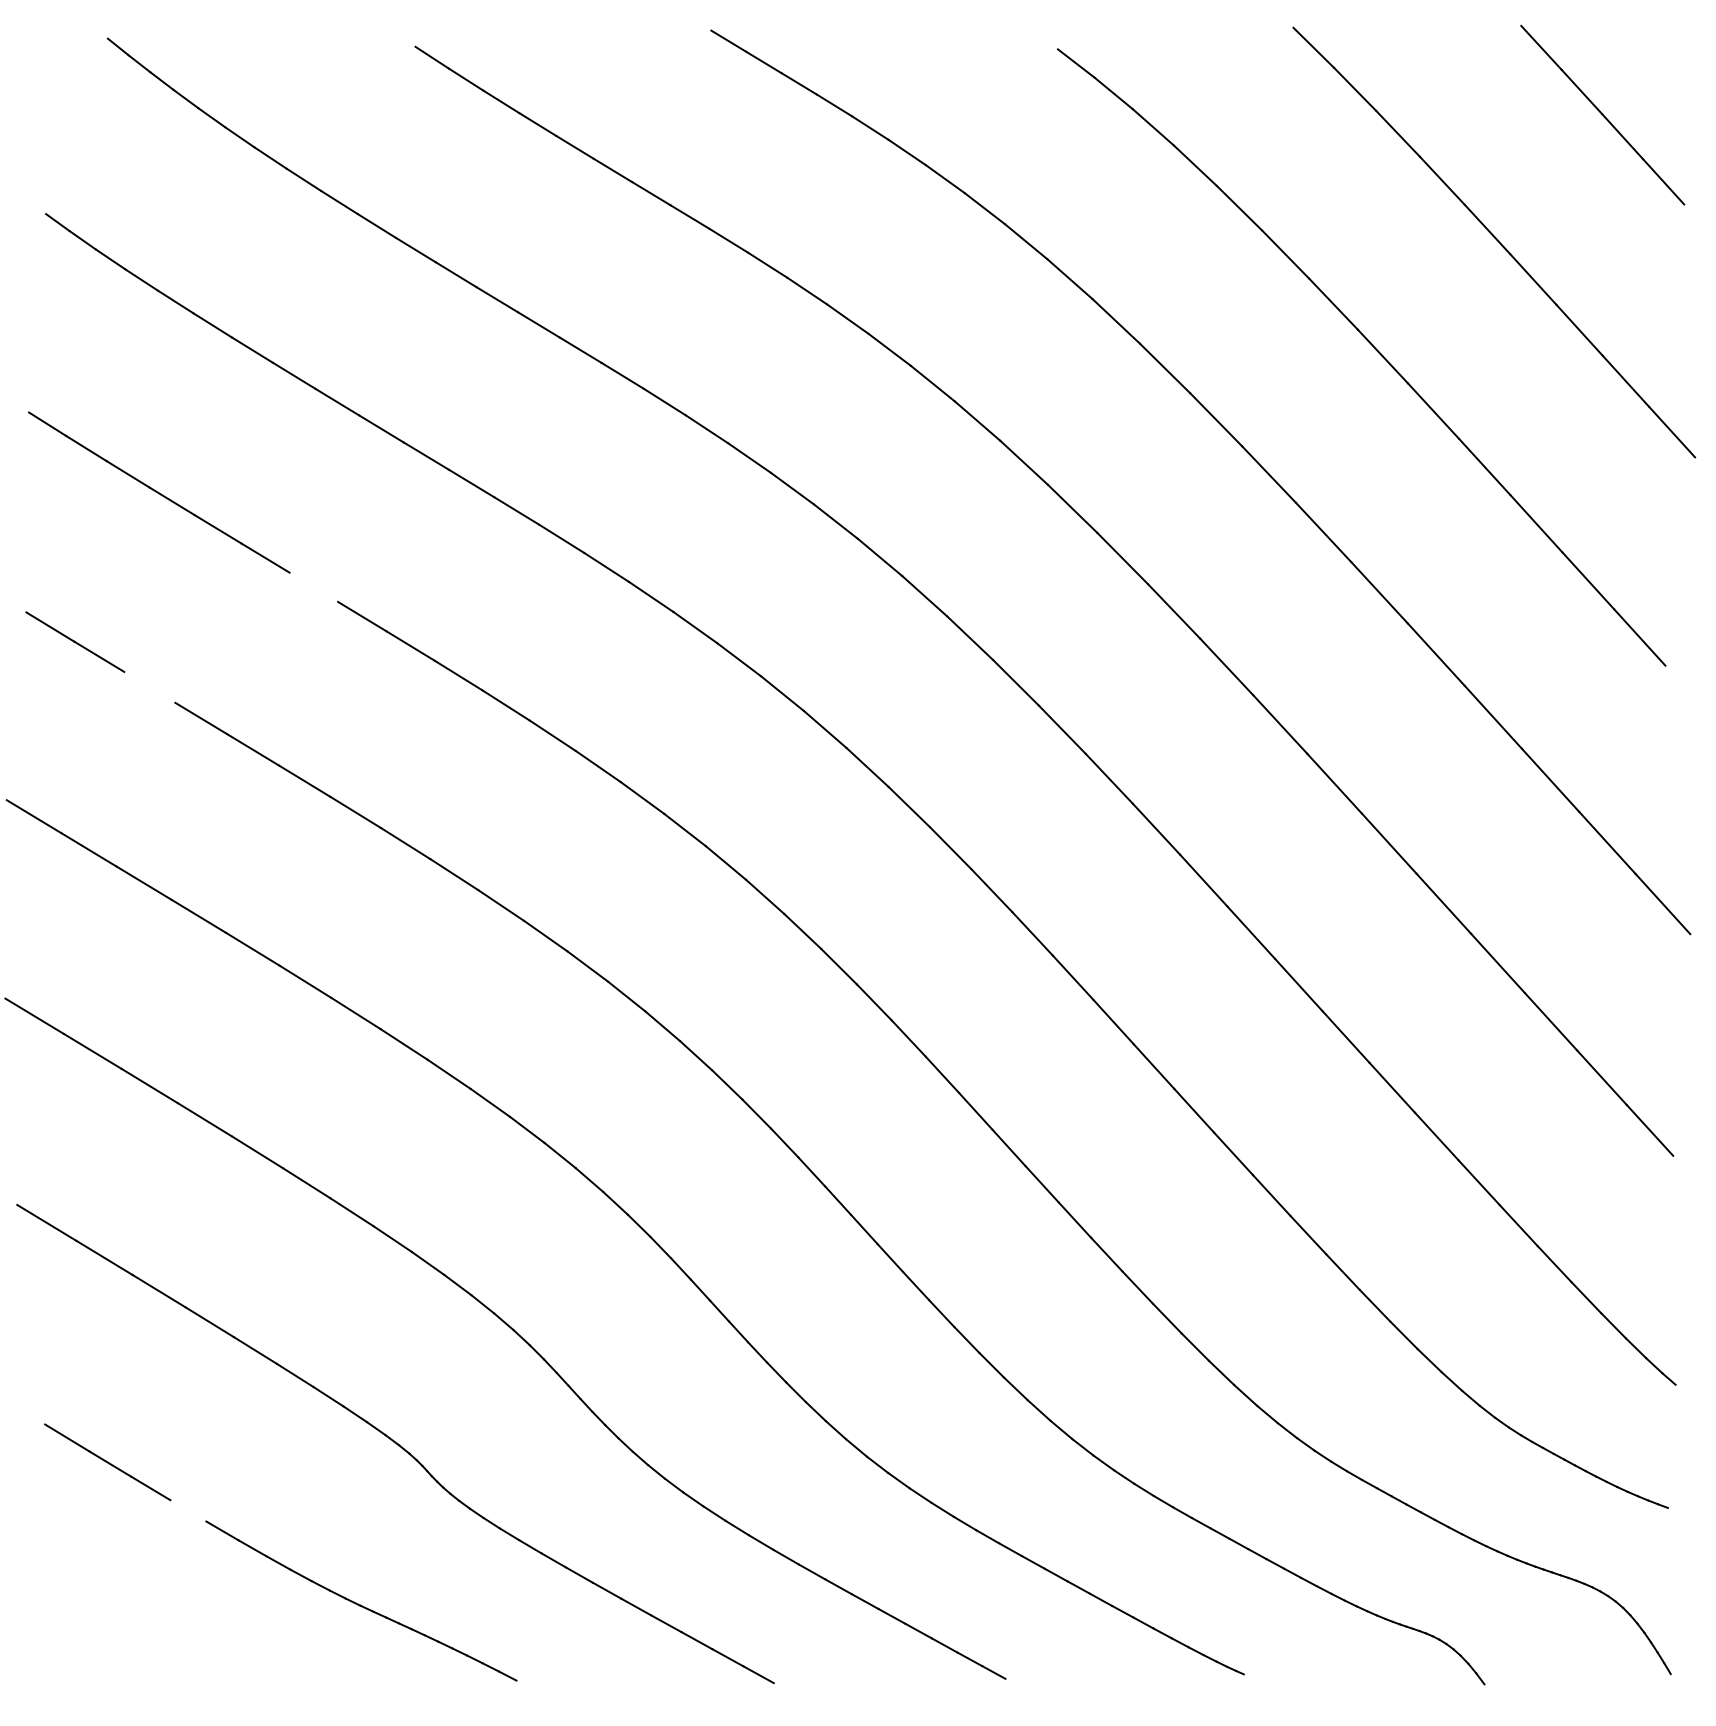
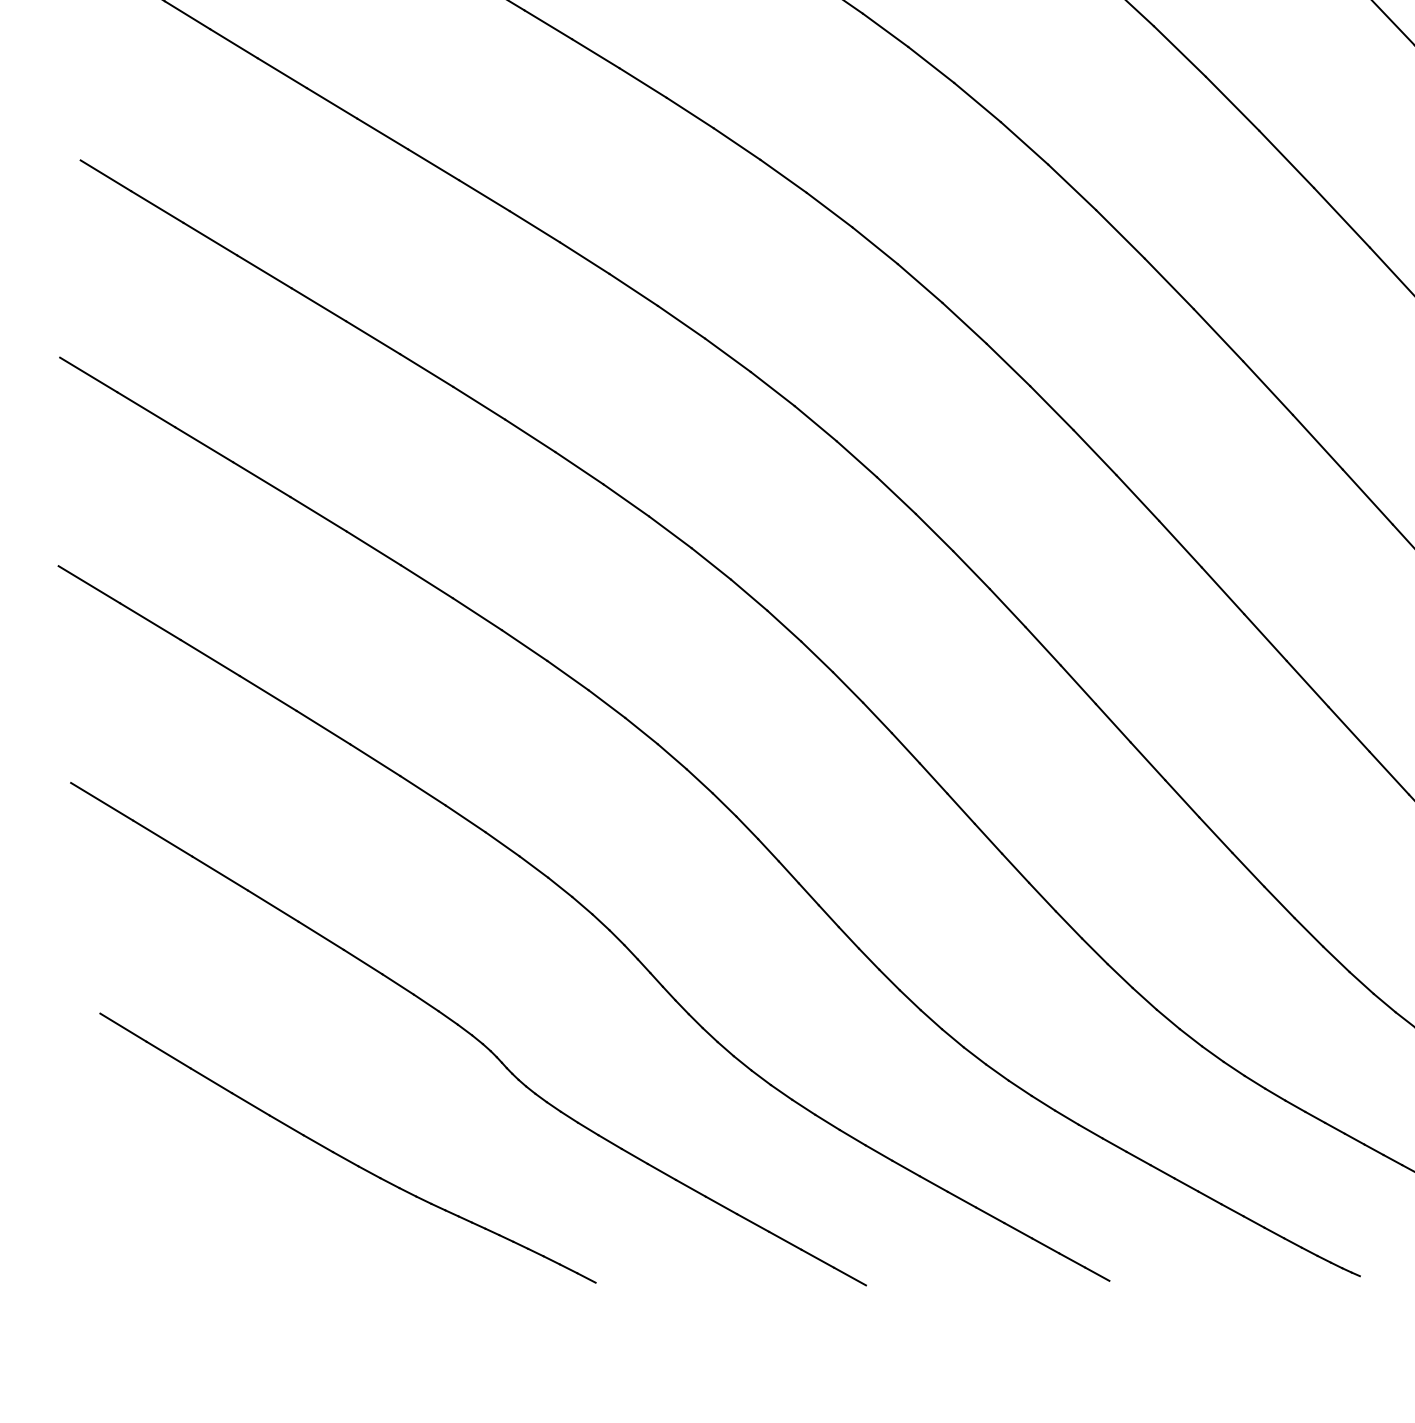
line: (313, 586) -> (382, 133), added
line: (149, 686) -> (210, 238), added
line: (188, 1510) -> (251, 1103), added

